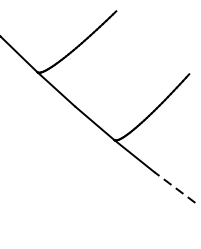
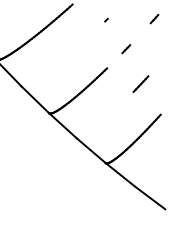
line: (161, 31) -> (140, 83), added
line: (175, 186) -> (150, 197), dashed -> solid

